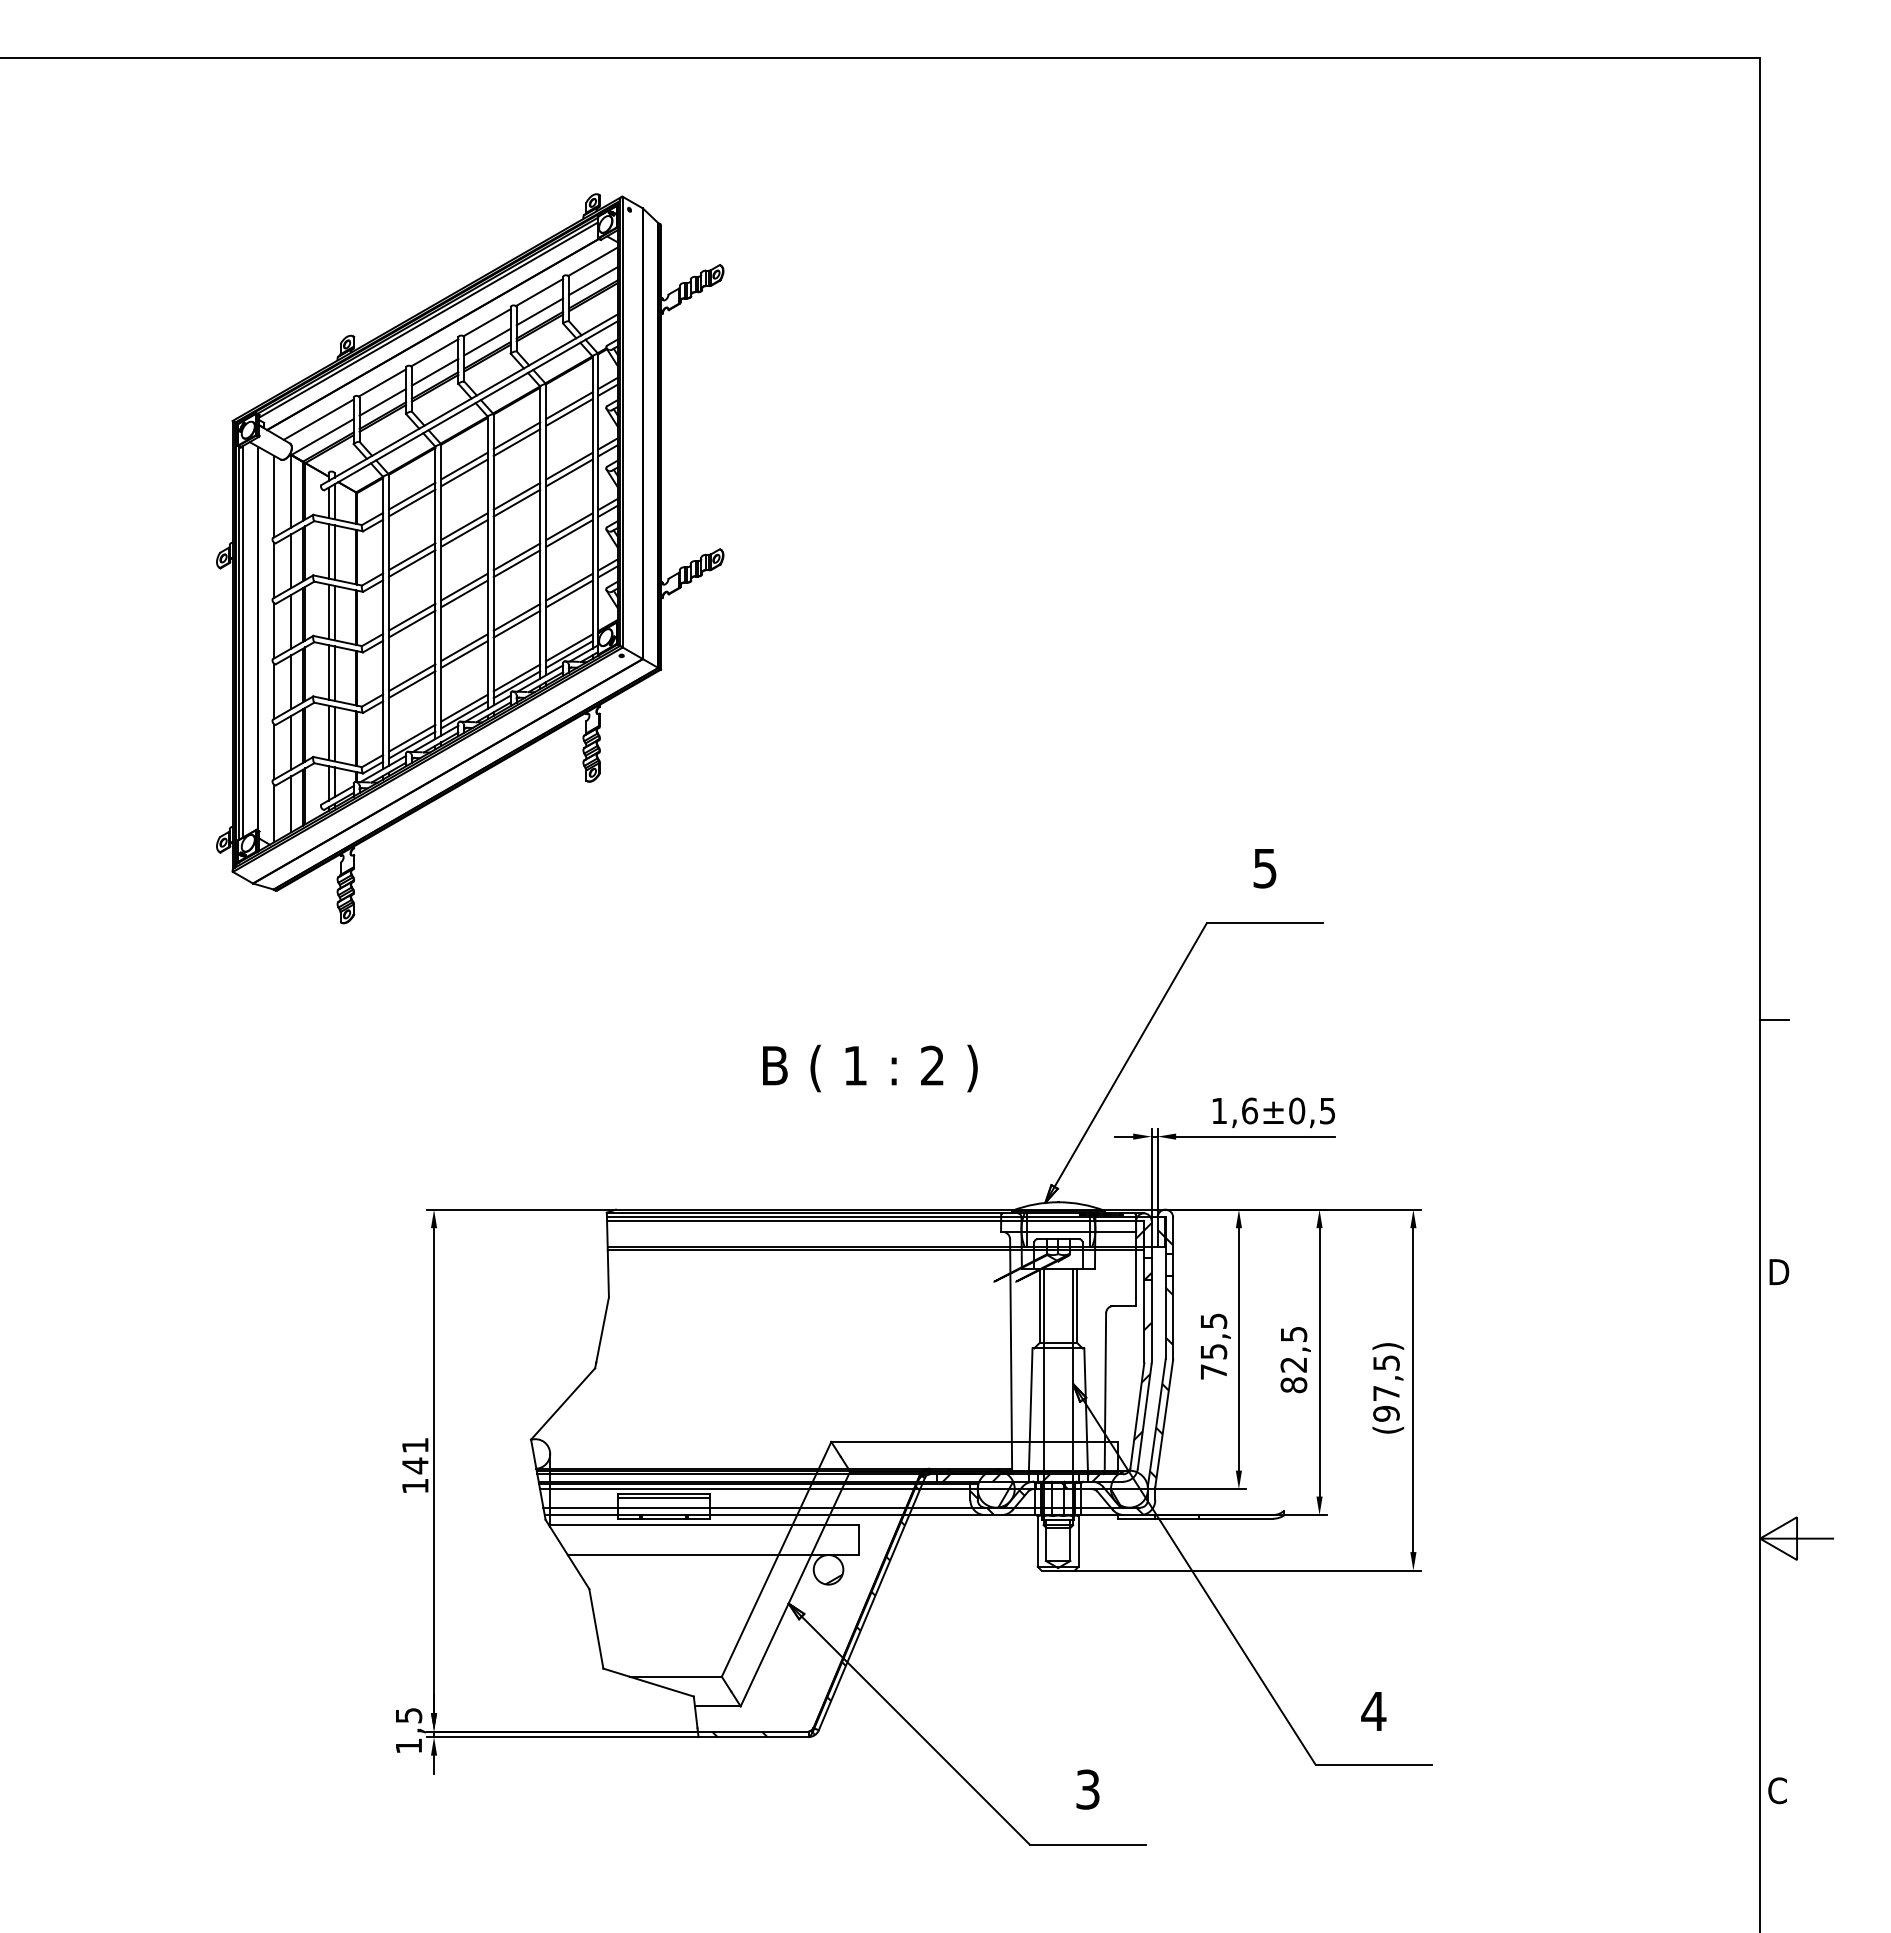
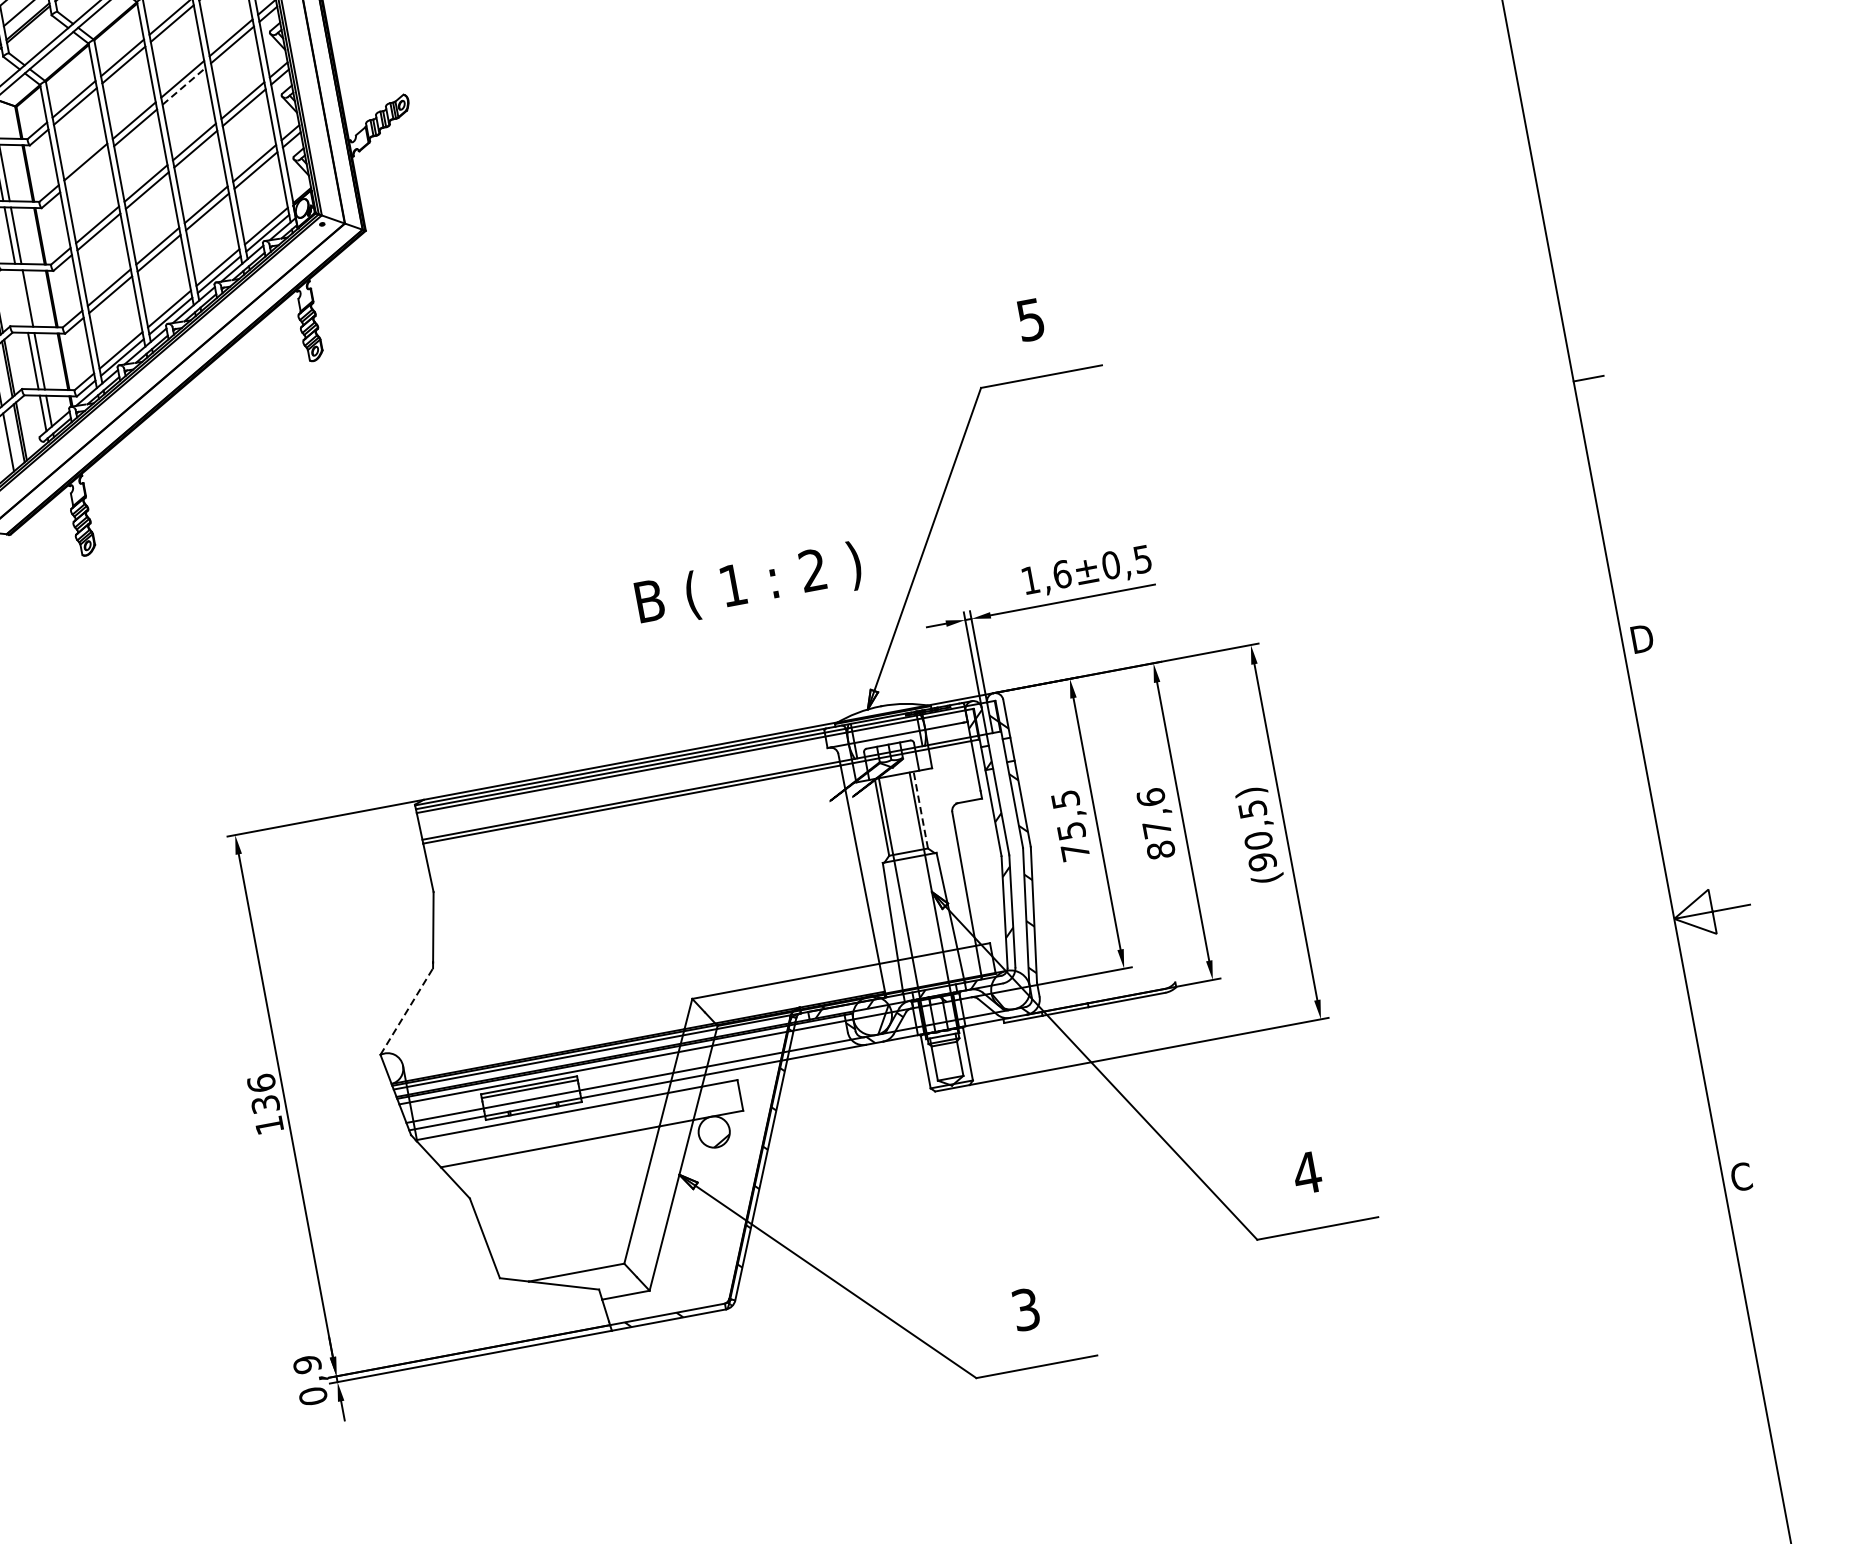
line: (516, 503) -> (183, 86), solid -> dashed
line: (412, 563) -> (87, 169), removed
line: (328, 672) -> (21, 298), removed
text: (870, 1068) -> (749, 585), moved
line: (1077, 1305) -> (921, 809), solid -> dashed
text: (1293, 1349) -> (1153, 813), 82,5 -> 87,6
text: (1386, 1393) -> (1258, 840), (97,5) -> (90,5)
line: (563, 1403) -> (407, 1010), solid -> dashed
text: (415, 1455) -> (263, 1093), 141 -> 136
text: (408, 1730) -> (309, 1380), 1,5 -> 0,9

